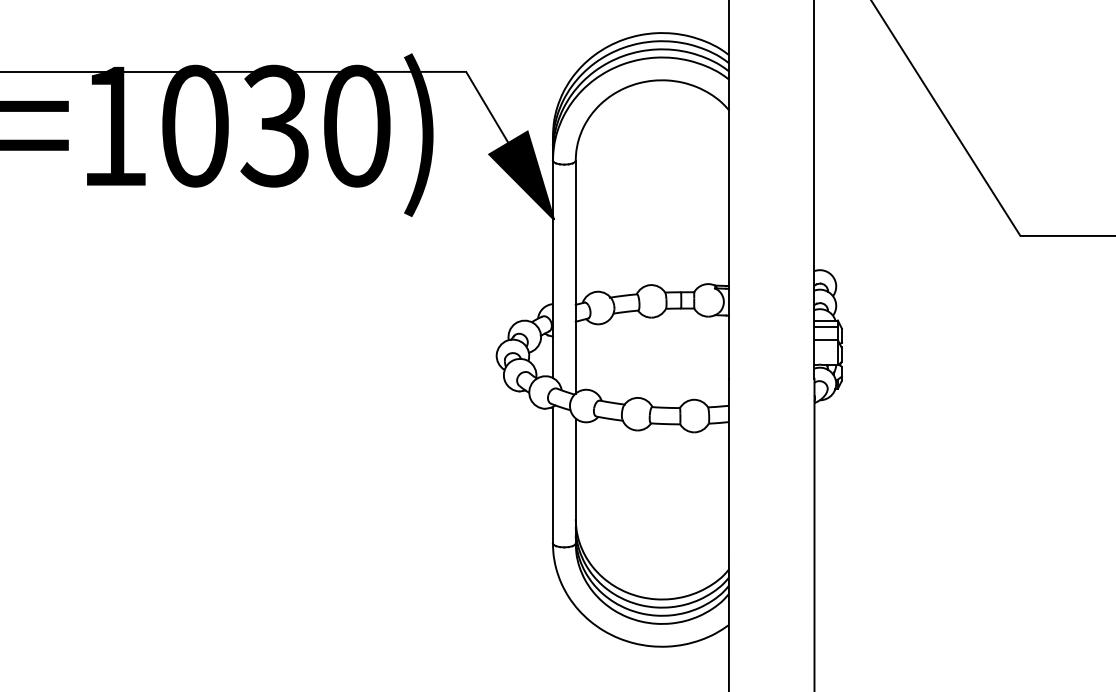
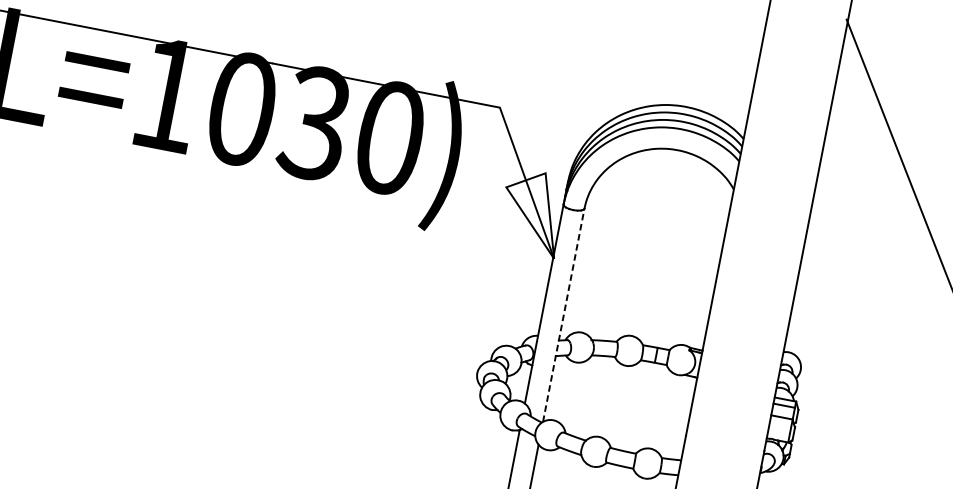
fill: (521, 175) -> (532, 212), removed
line: (575, 276) -> (563, 314), solid -> dashed

